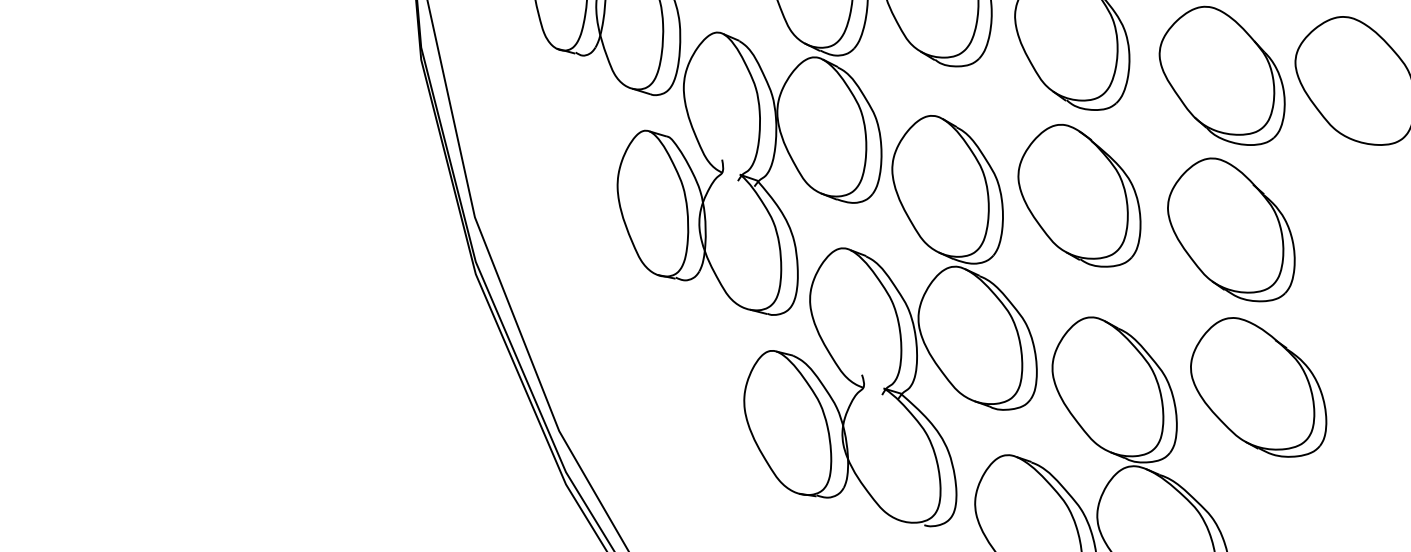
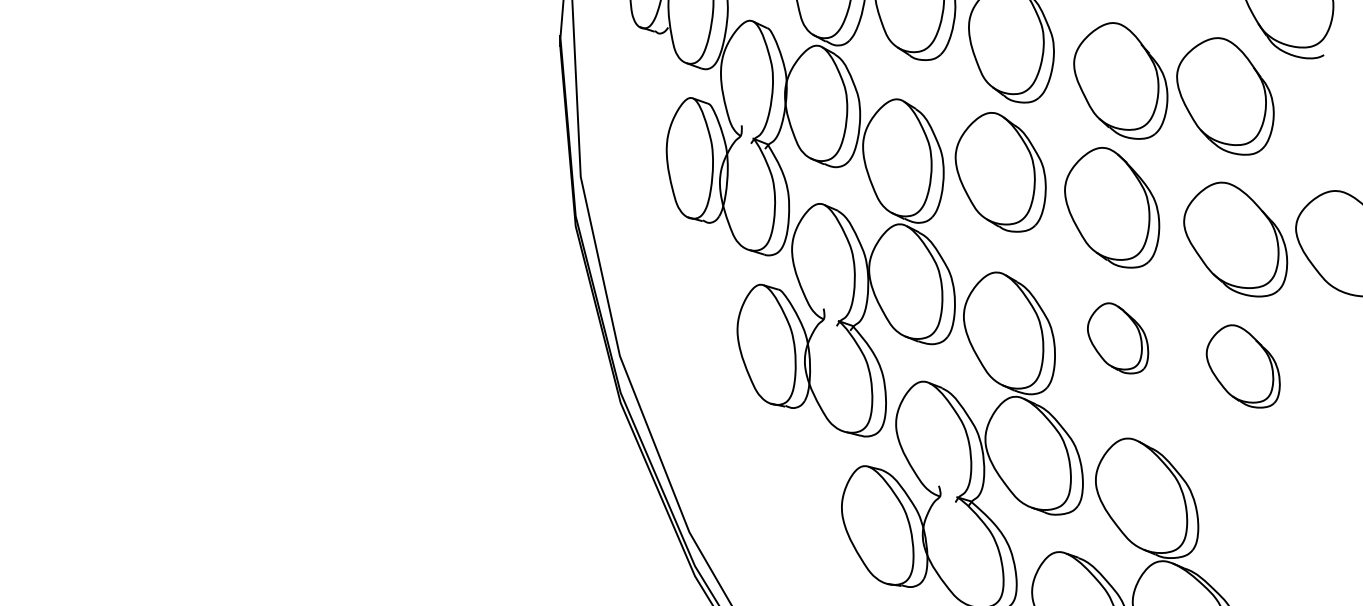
part: (1078, 195) -> (1117, 338), size x0.6
part: (1231, 229) -> (1243, 366), size x0.7
part: (1258, 387) -> (1265, 496), removed

